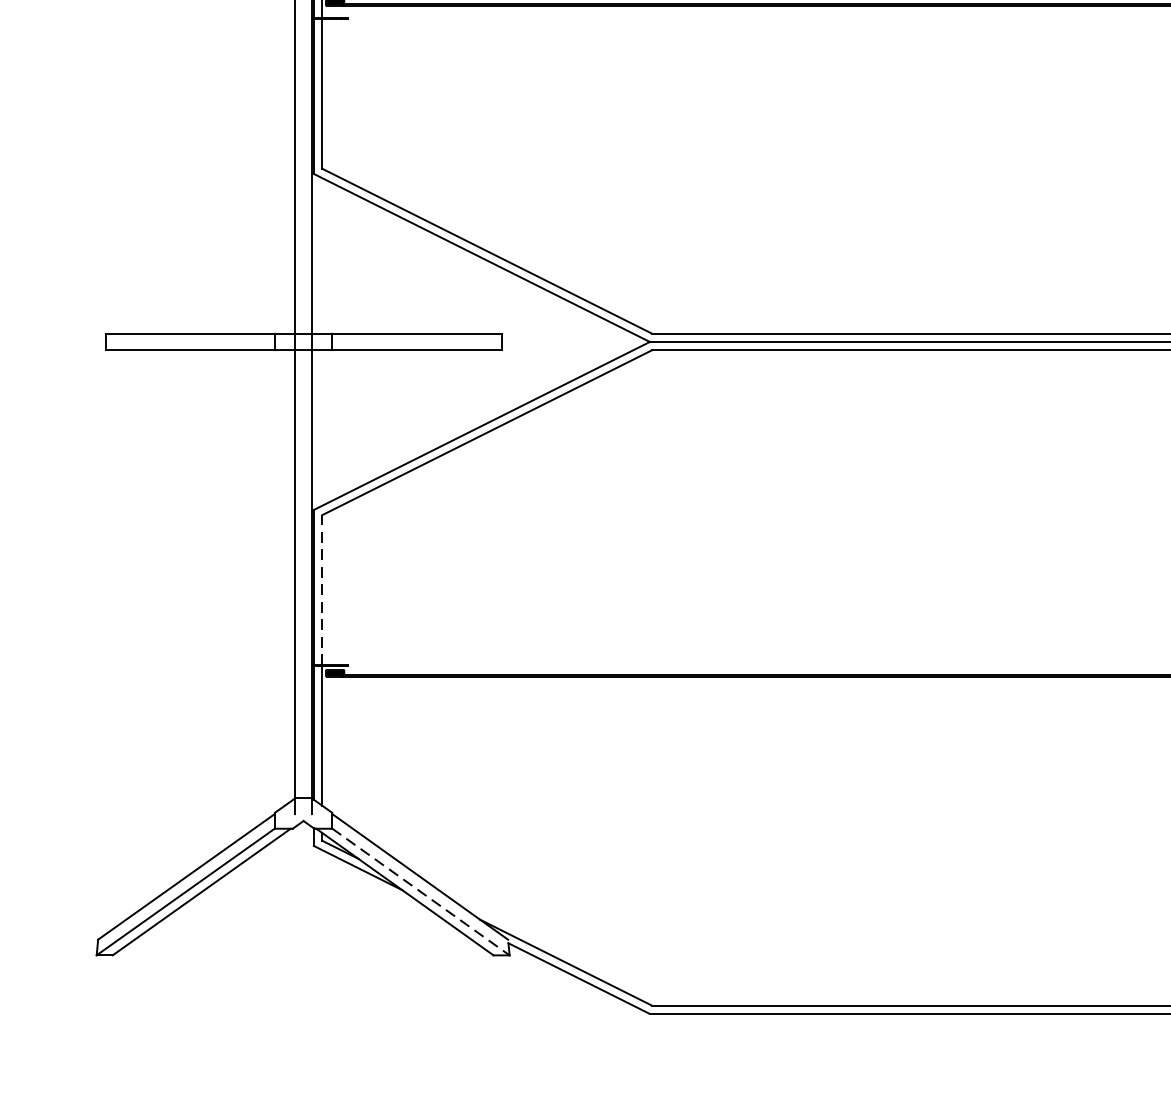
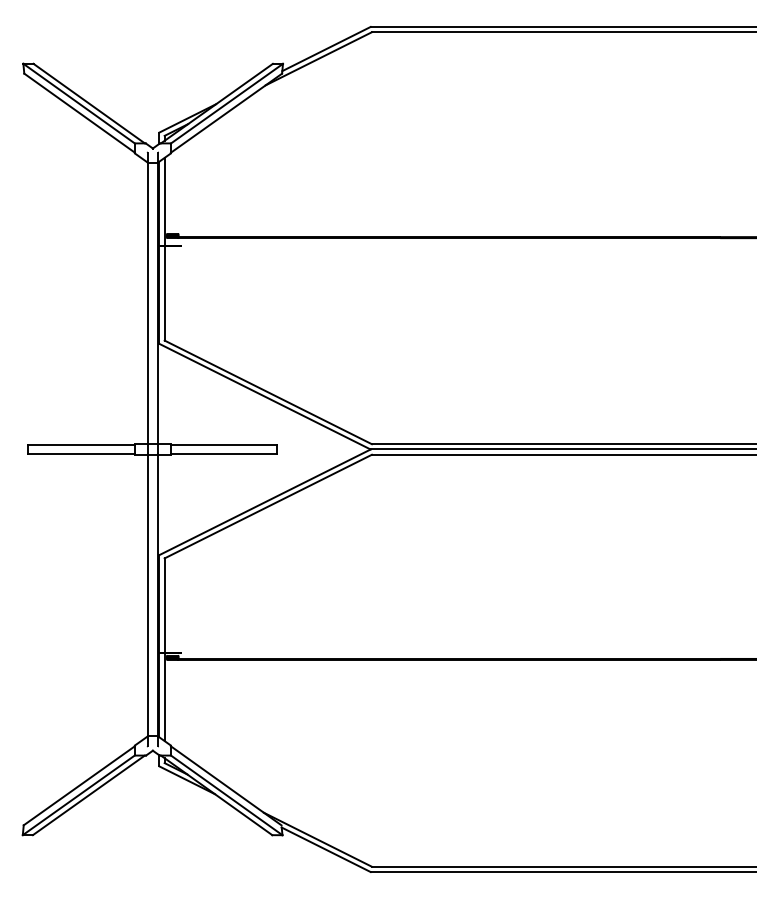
line: (322, 590) -> (164, 605), dashed -> solid
line: (420, 892) -> (226, 795), dashed -> solid

